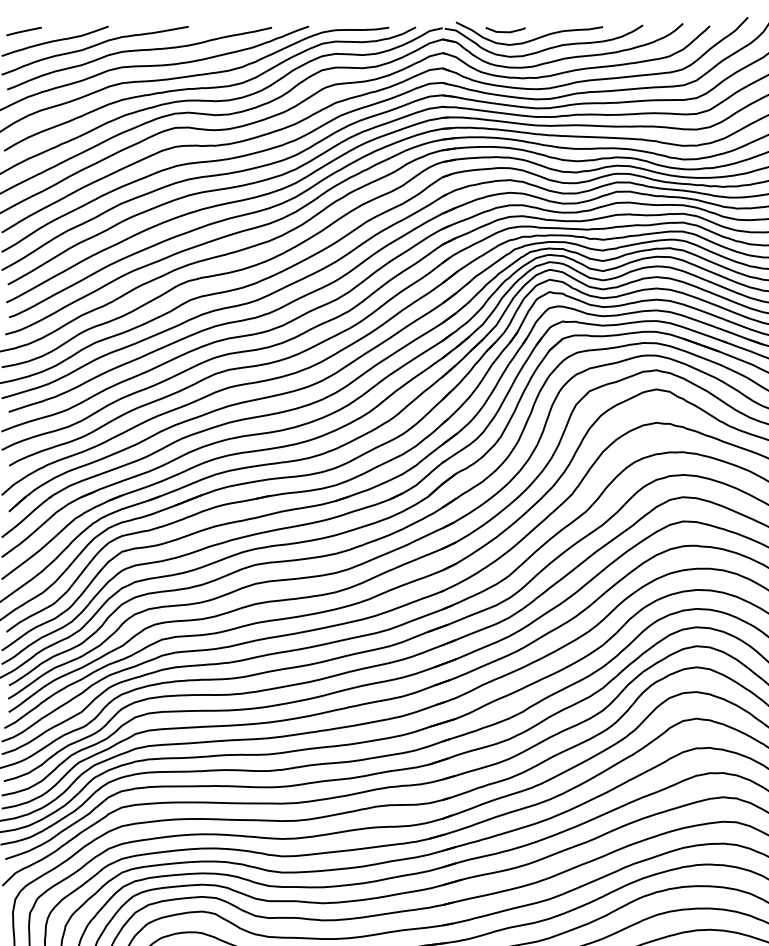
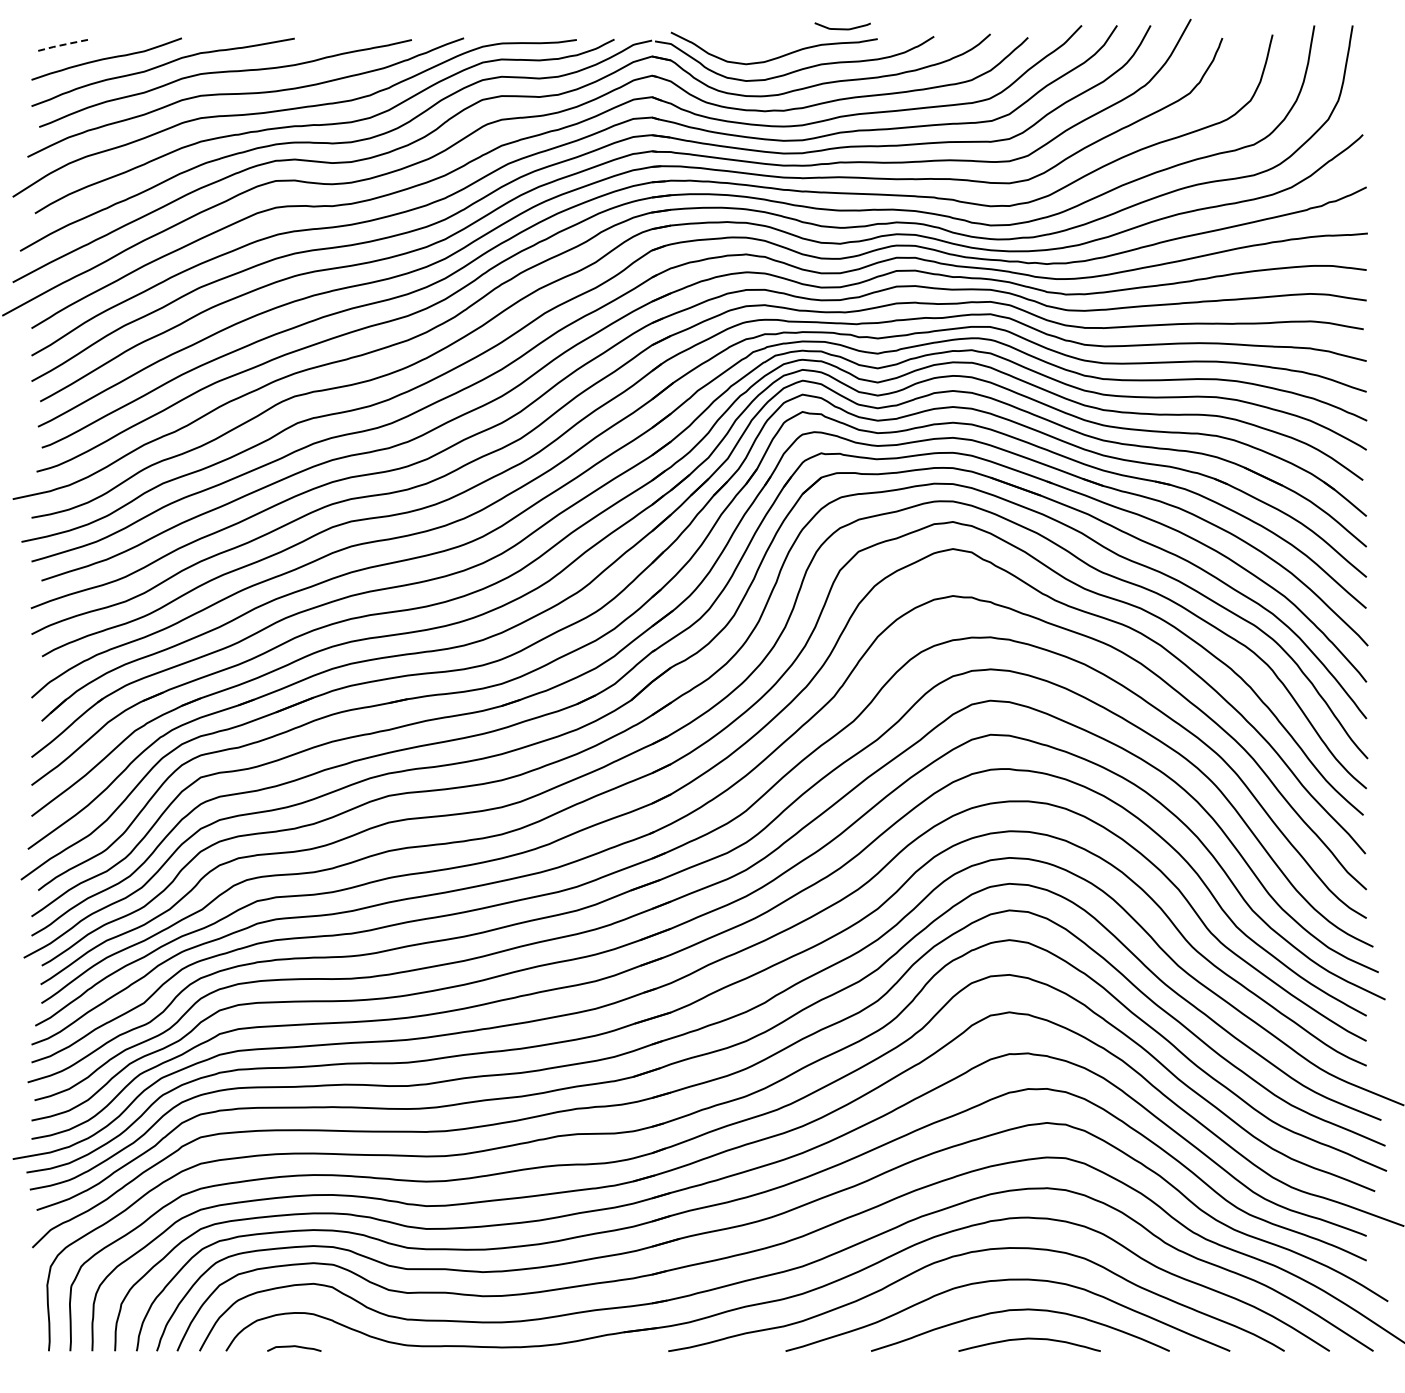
line: (24, 30) -> (63, 44), solid -> dashed
curve: (505, 31) -> (842, 28), moved

